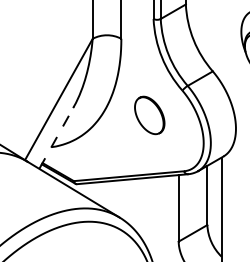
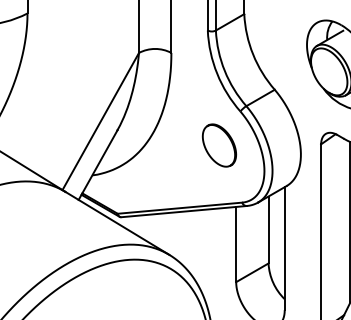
part: (149, 115) -> (219, 145), moved
line: (56, 138) -> (98, 165), dashed -> solid

